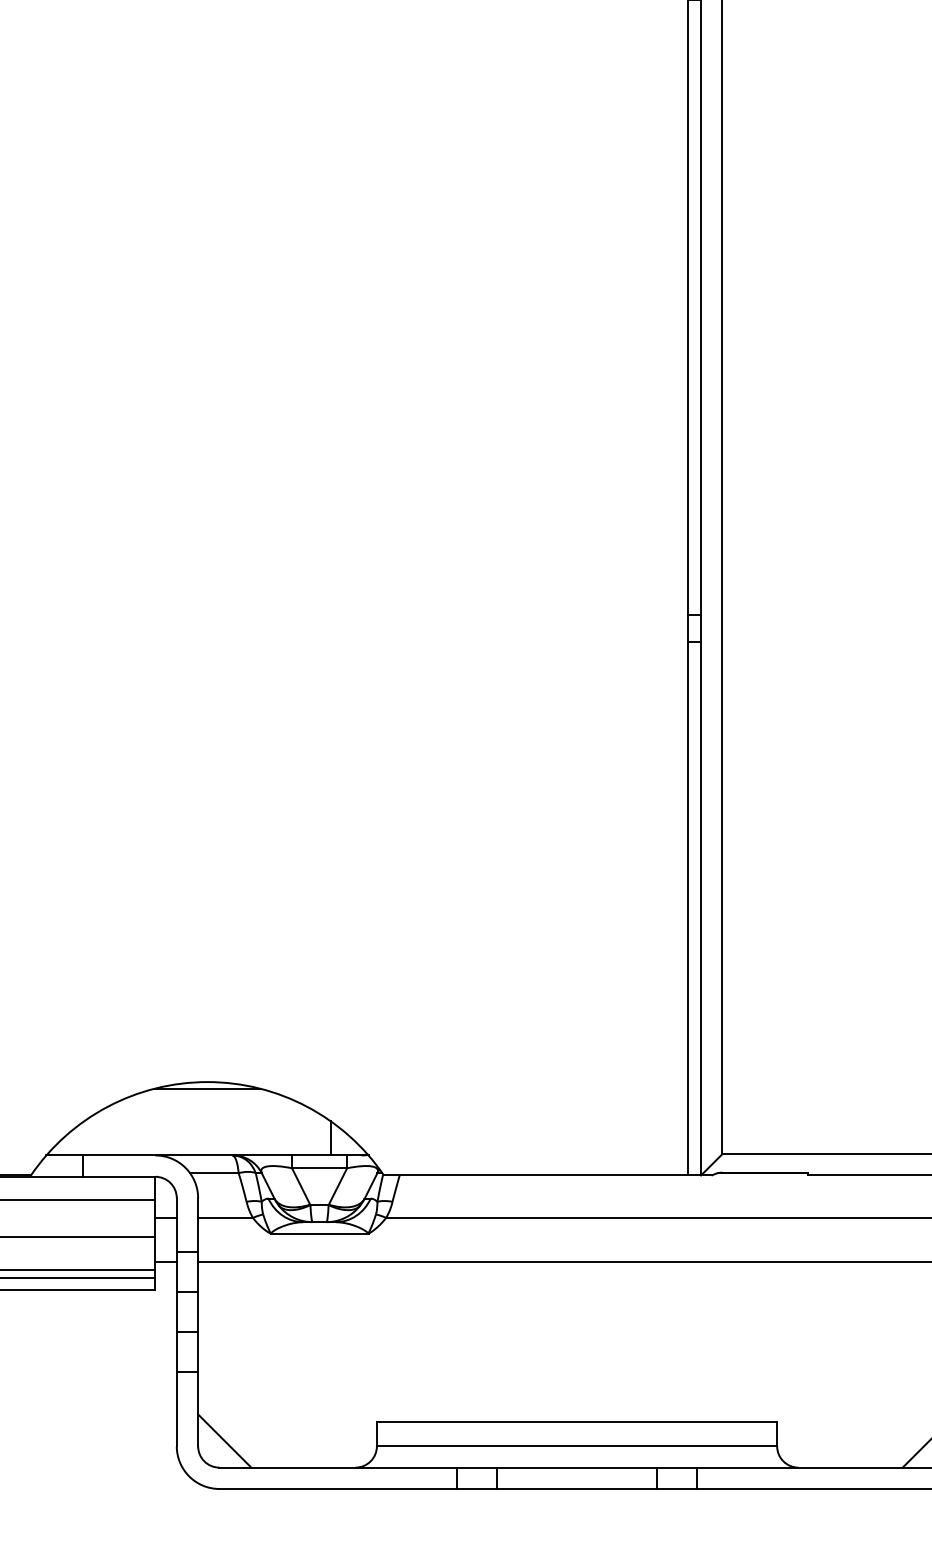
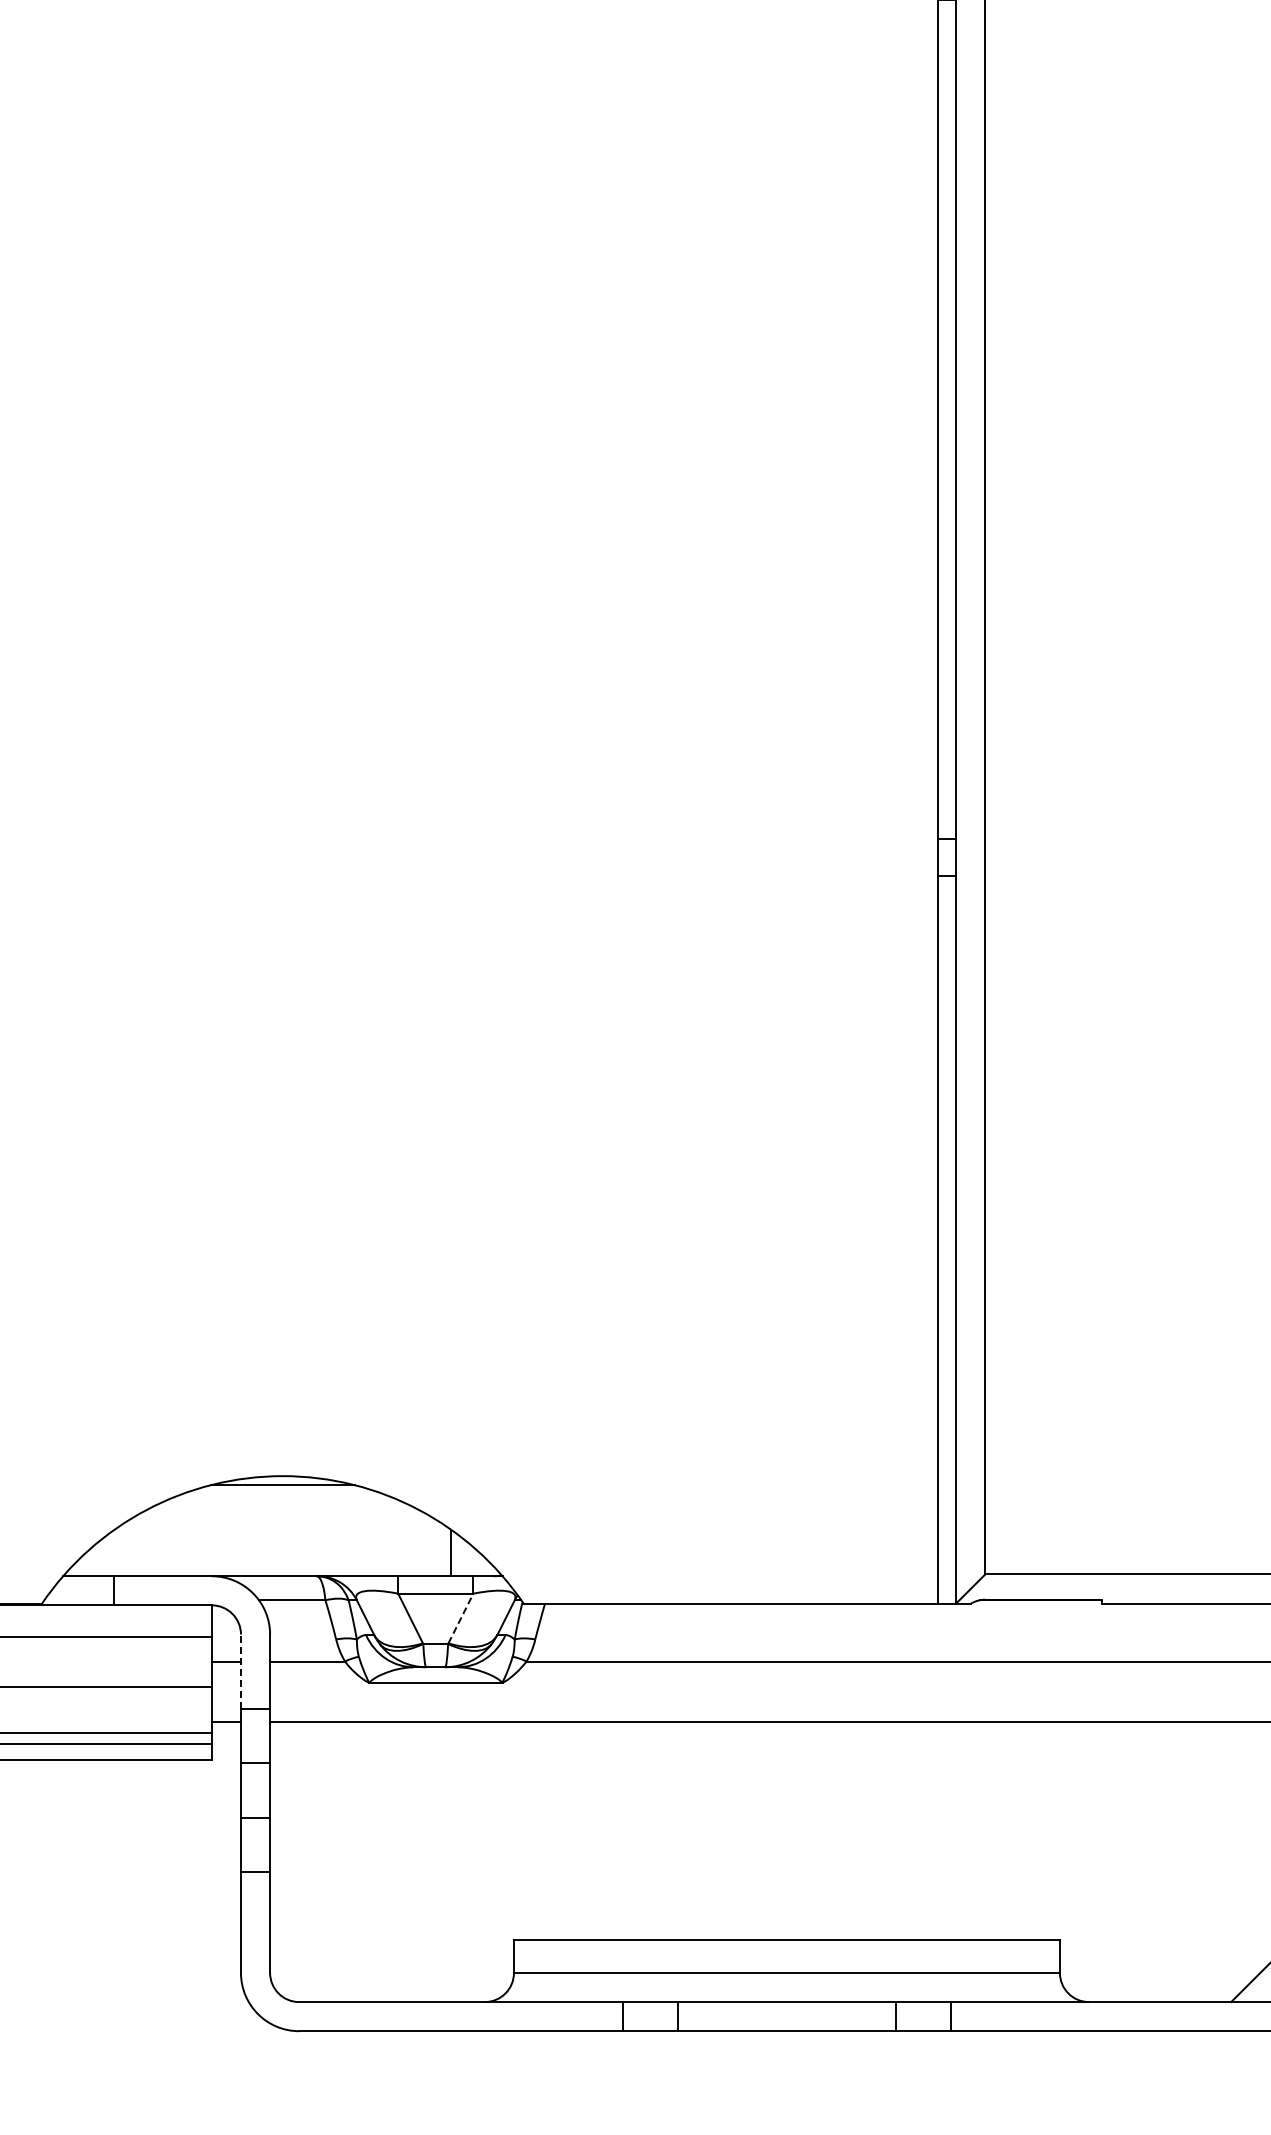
line: (337, 1186) -> (460, 1618), solid -> dashed
line: (177, 1225) -> (241, 1671), solid -> dashed
line: (224, 1440) -> (306, 1965), removed

